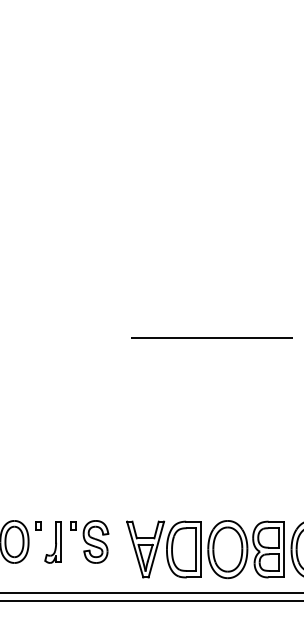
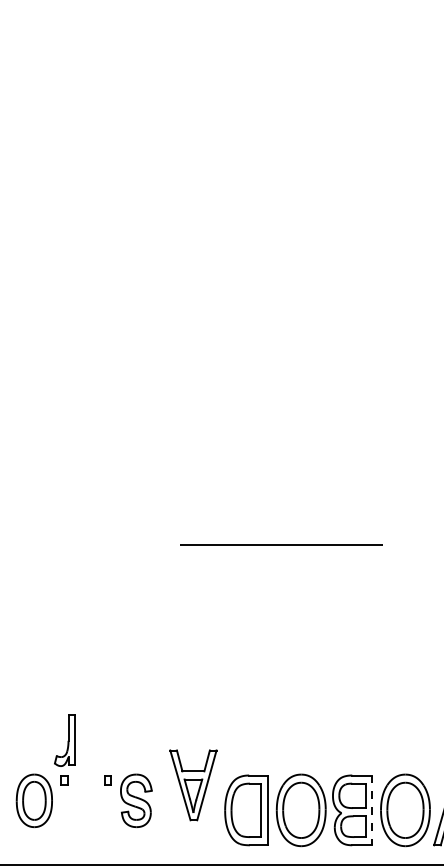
part: (52, 542) -> (64, 740), moved
part: (145, 549) -> (193, 785), moved
line: (283, 549) -> (371, 810), solid -> dashed

